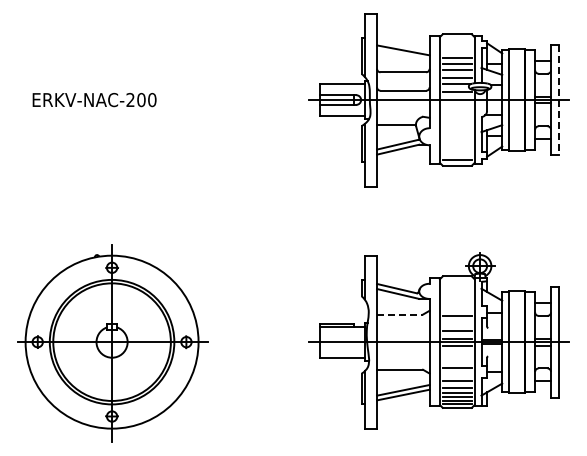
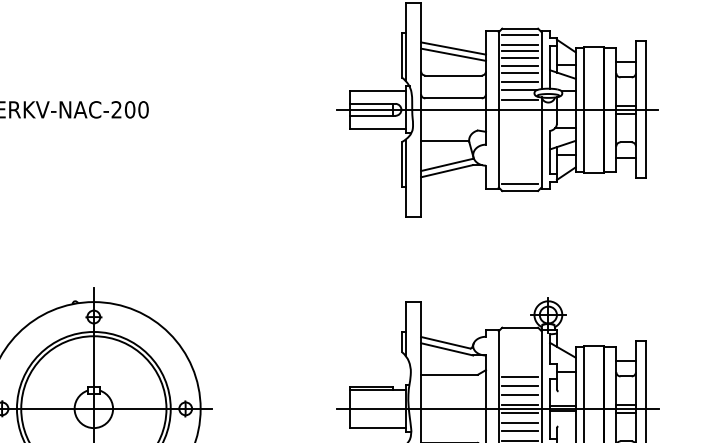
line: (456, 39) -> (519, 35), added
line: (456, 47) -> (519, 44), added
line: (456, 52) -> (519, 51), added
line: (403, 55) -> (453, 54), added
line: (559, 100) -> (646, 110), dashed -> solid
line: (400, 314) -> (450, 374), dashed -> solid
line: (456, 324) -> (519, 387), added
line: (456, 353) -> (519, 422), added
line: (456, 360) -> (519, 431), added

